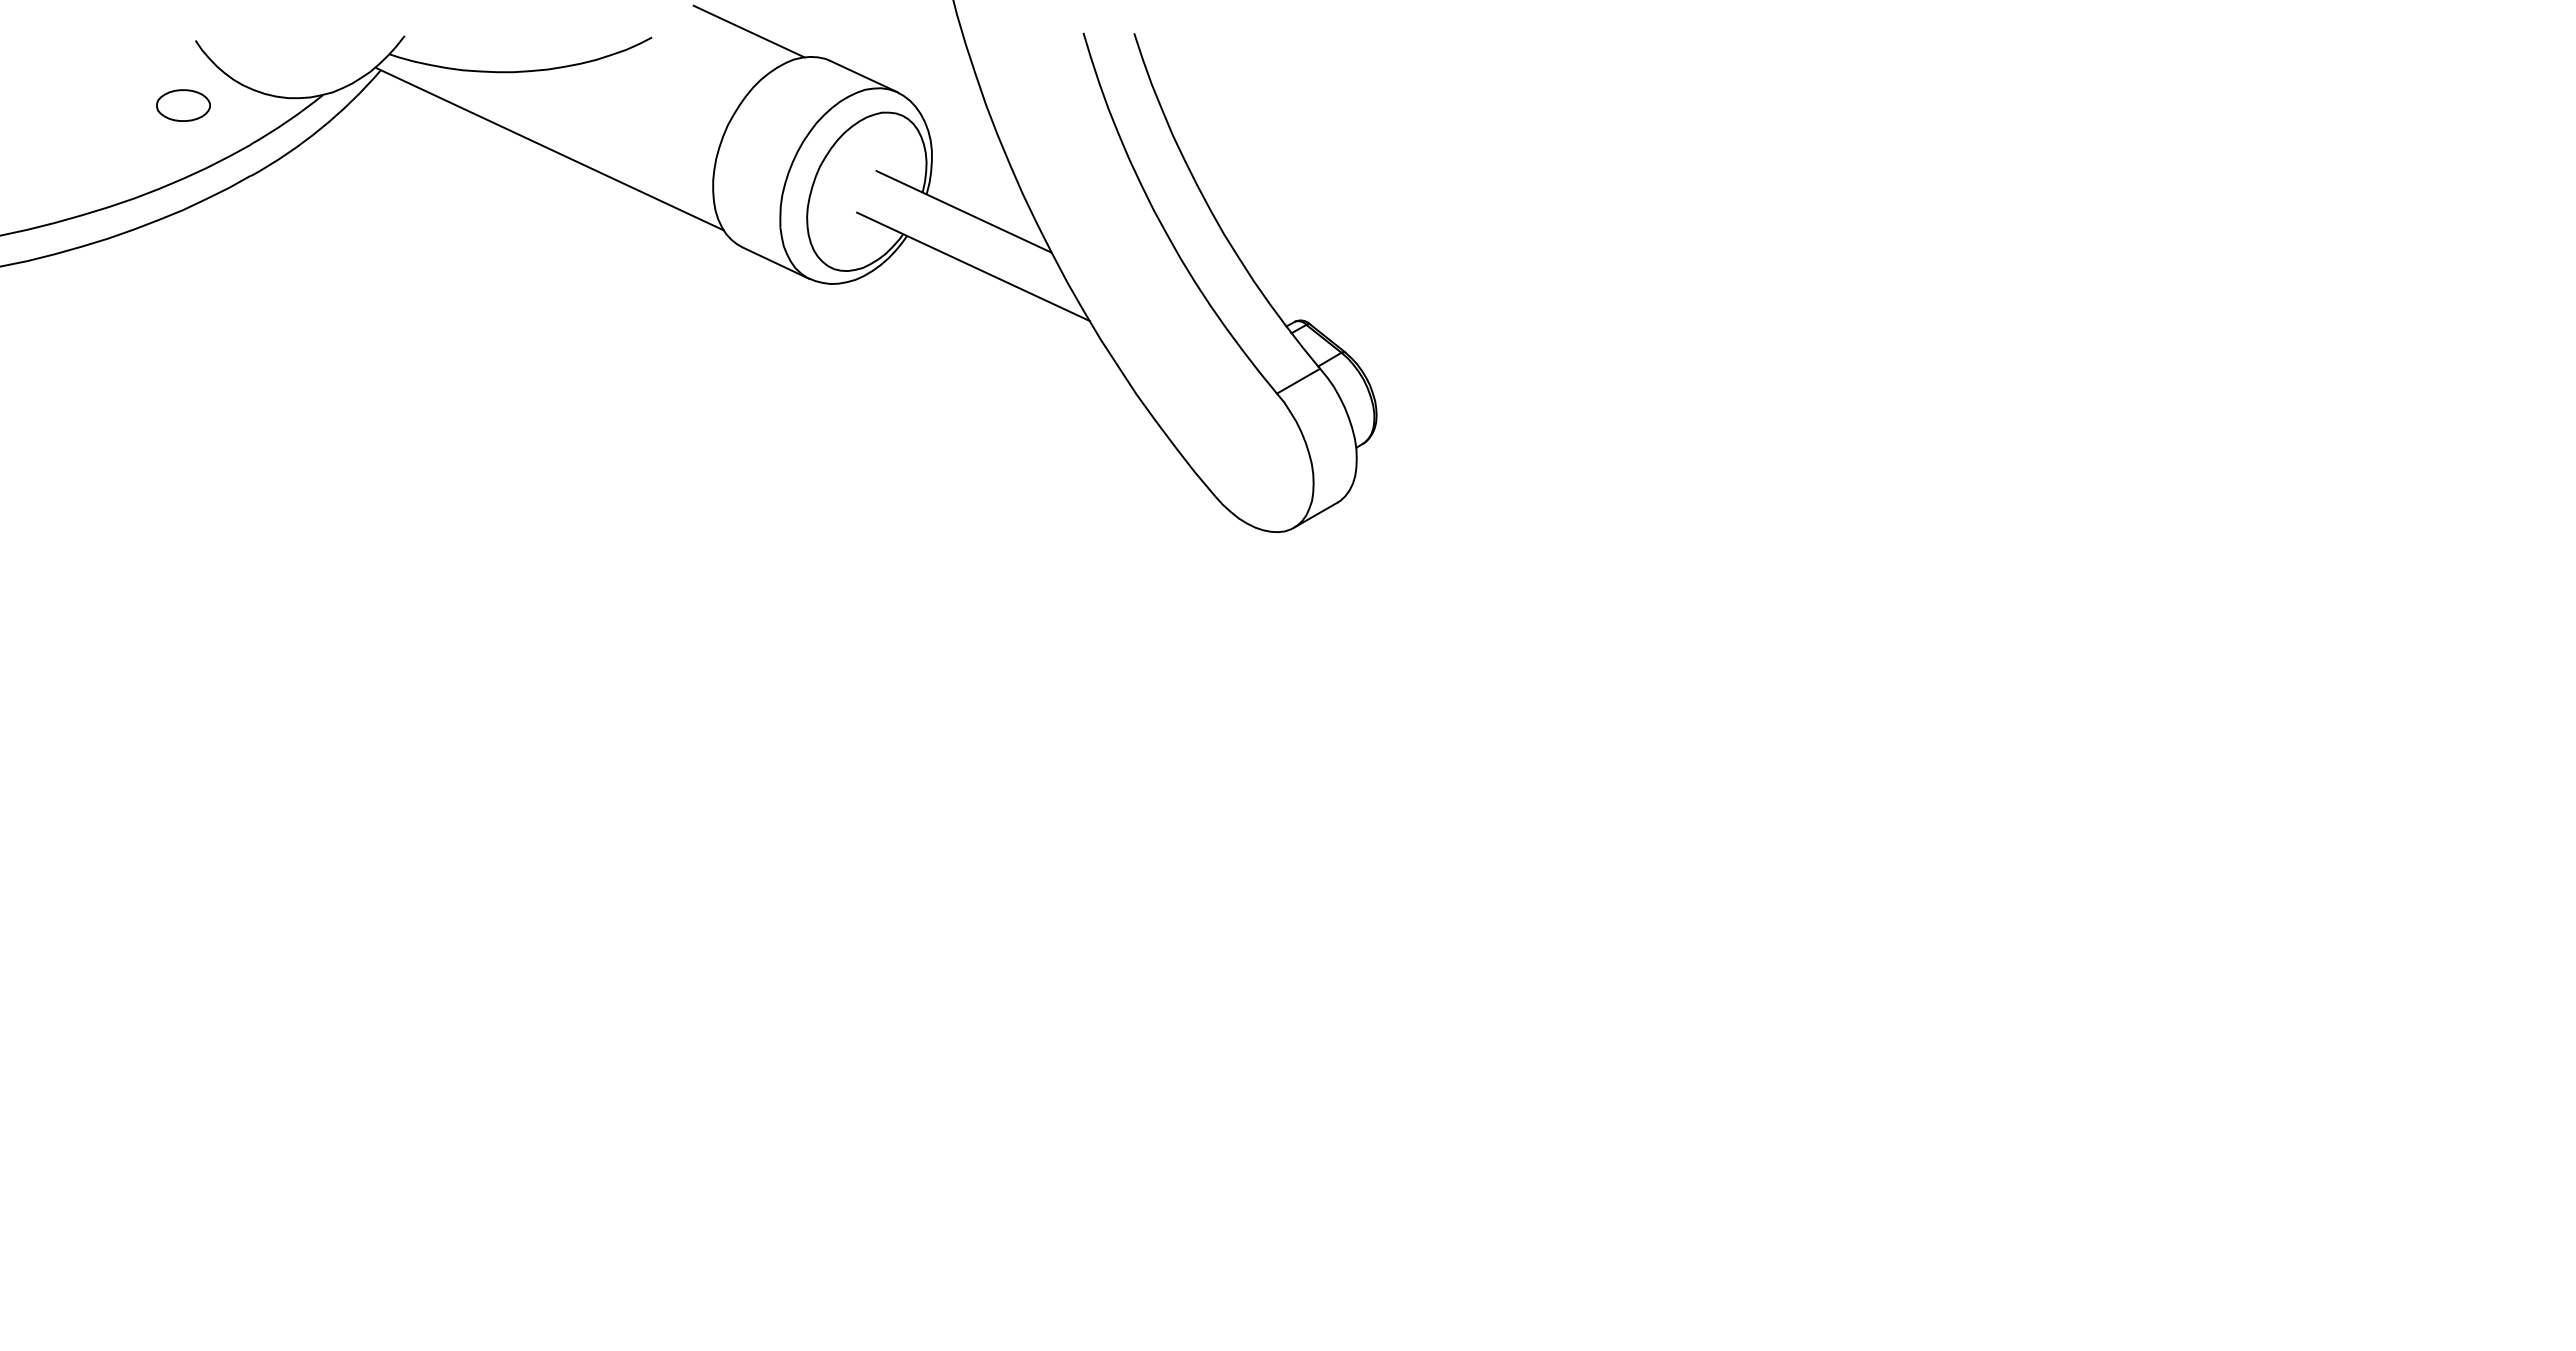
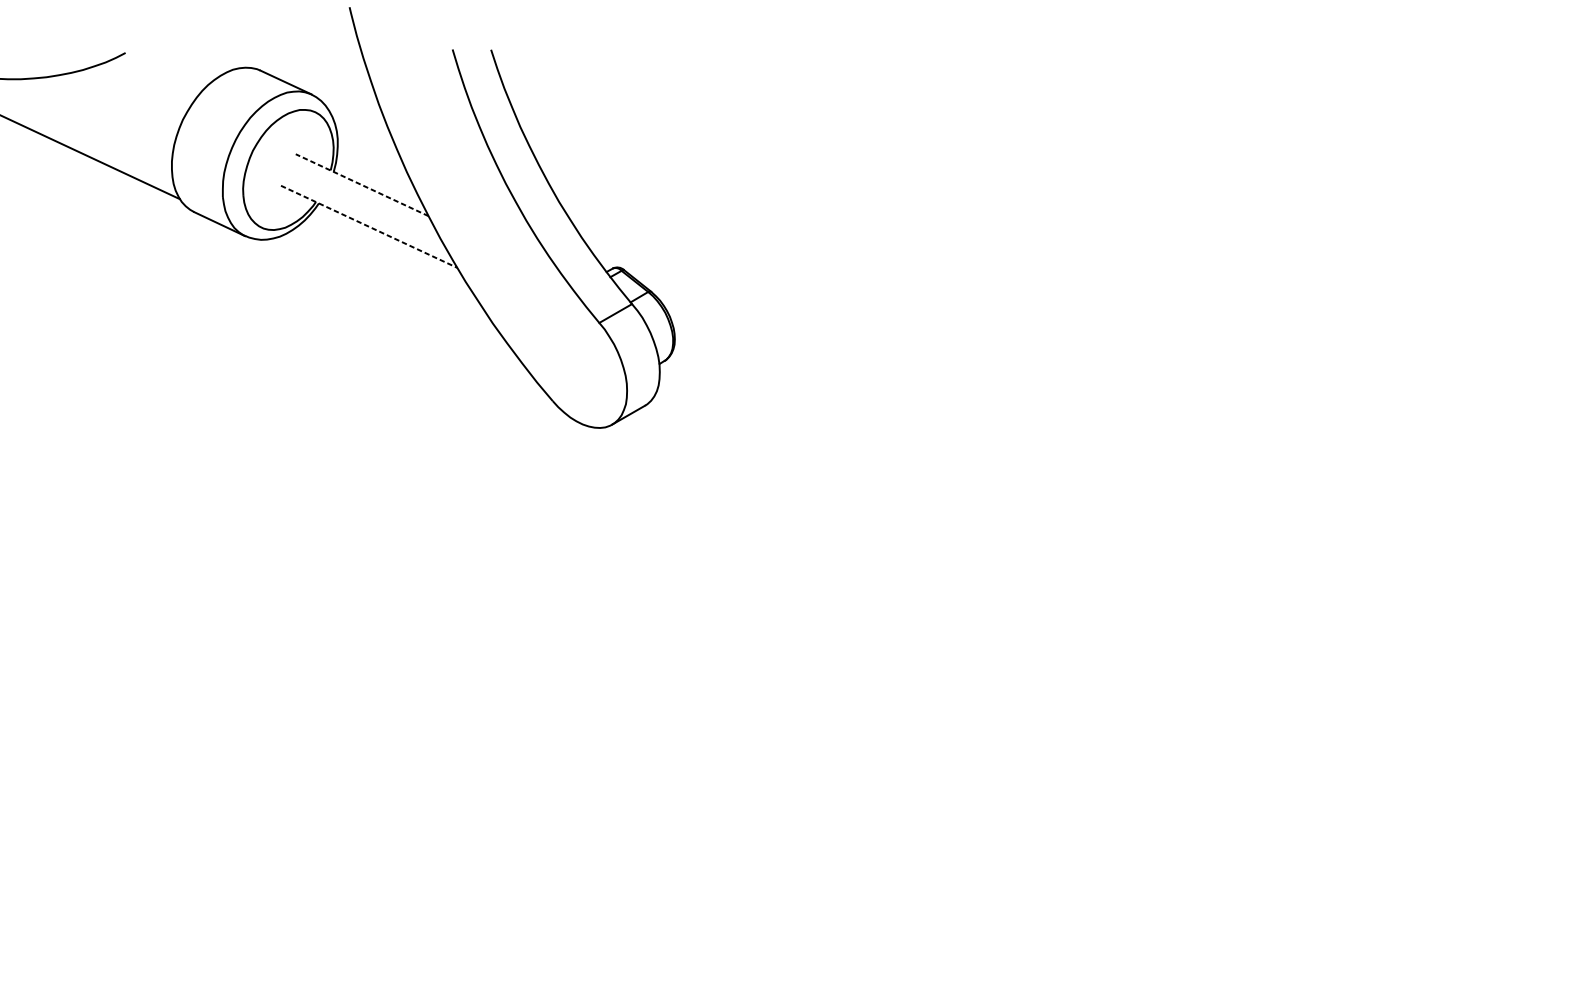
line: (748, 31) -> (198, 48), removed
line: (964, 211) -> (362, 184), solid -> dashed
line: (973, 267) -> (369, 227), solid -> dashed

